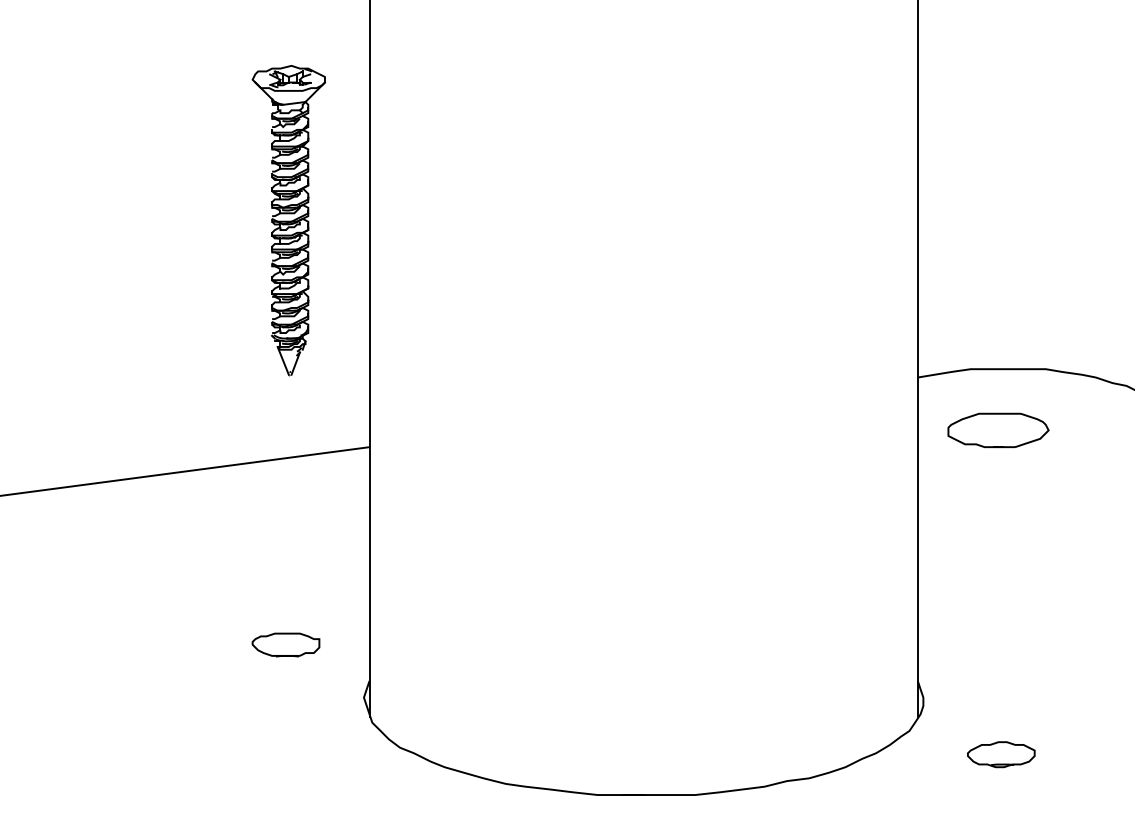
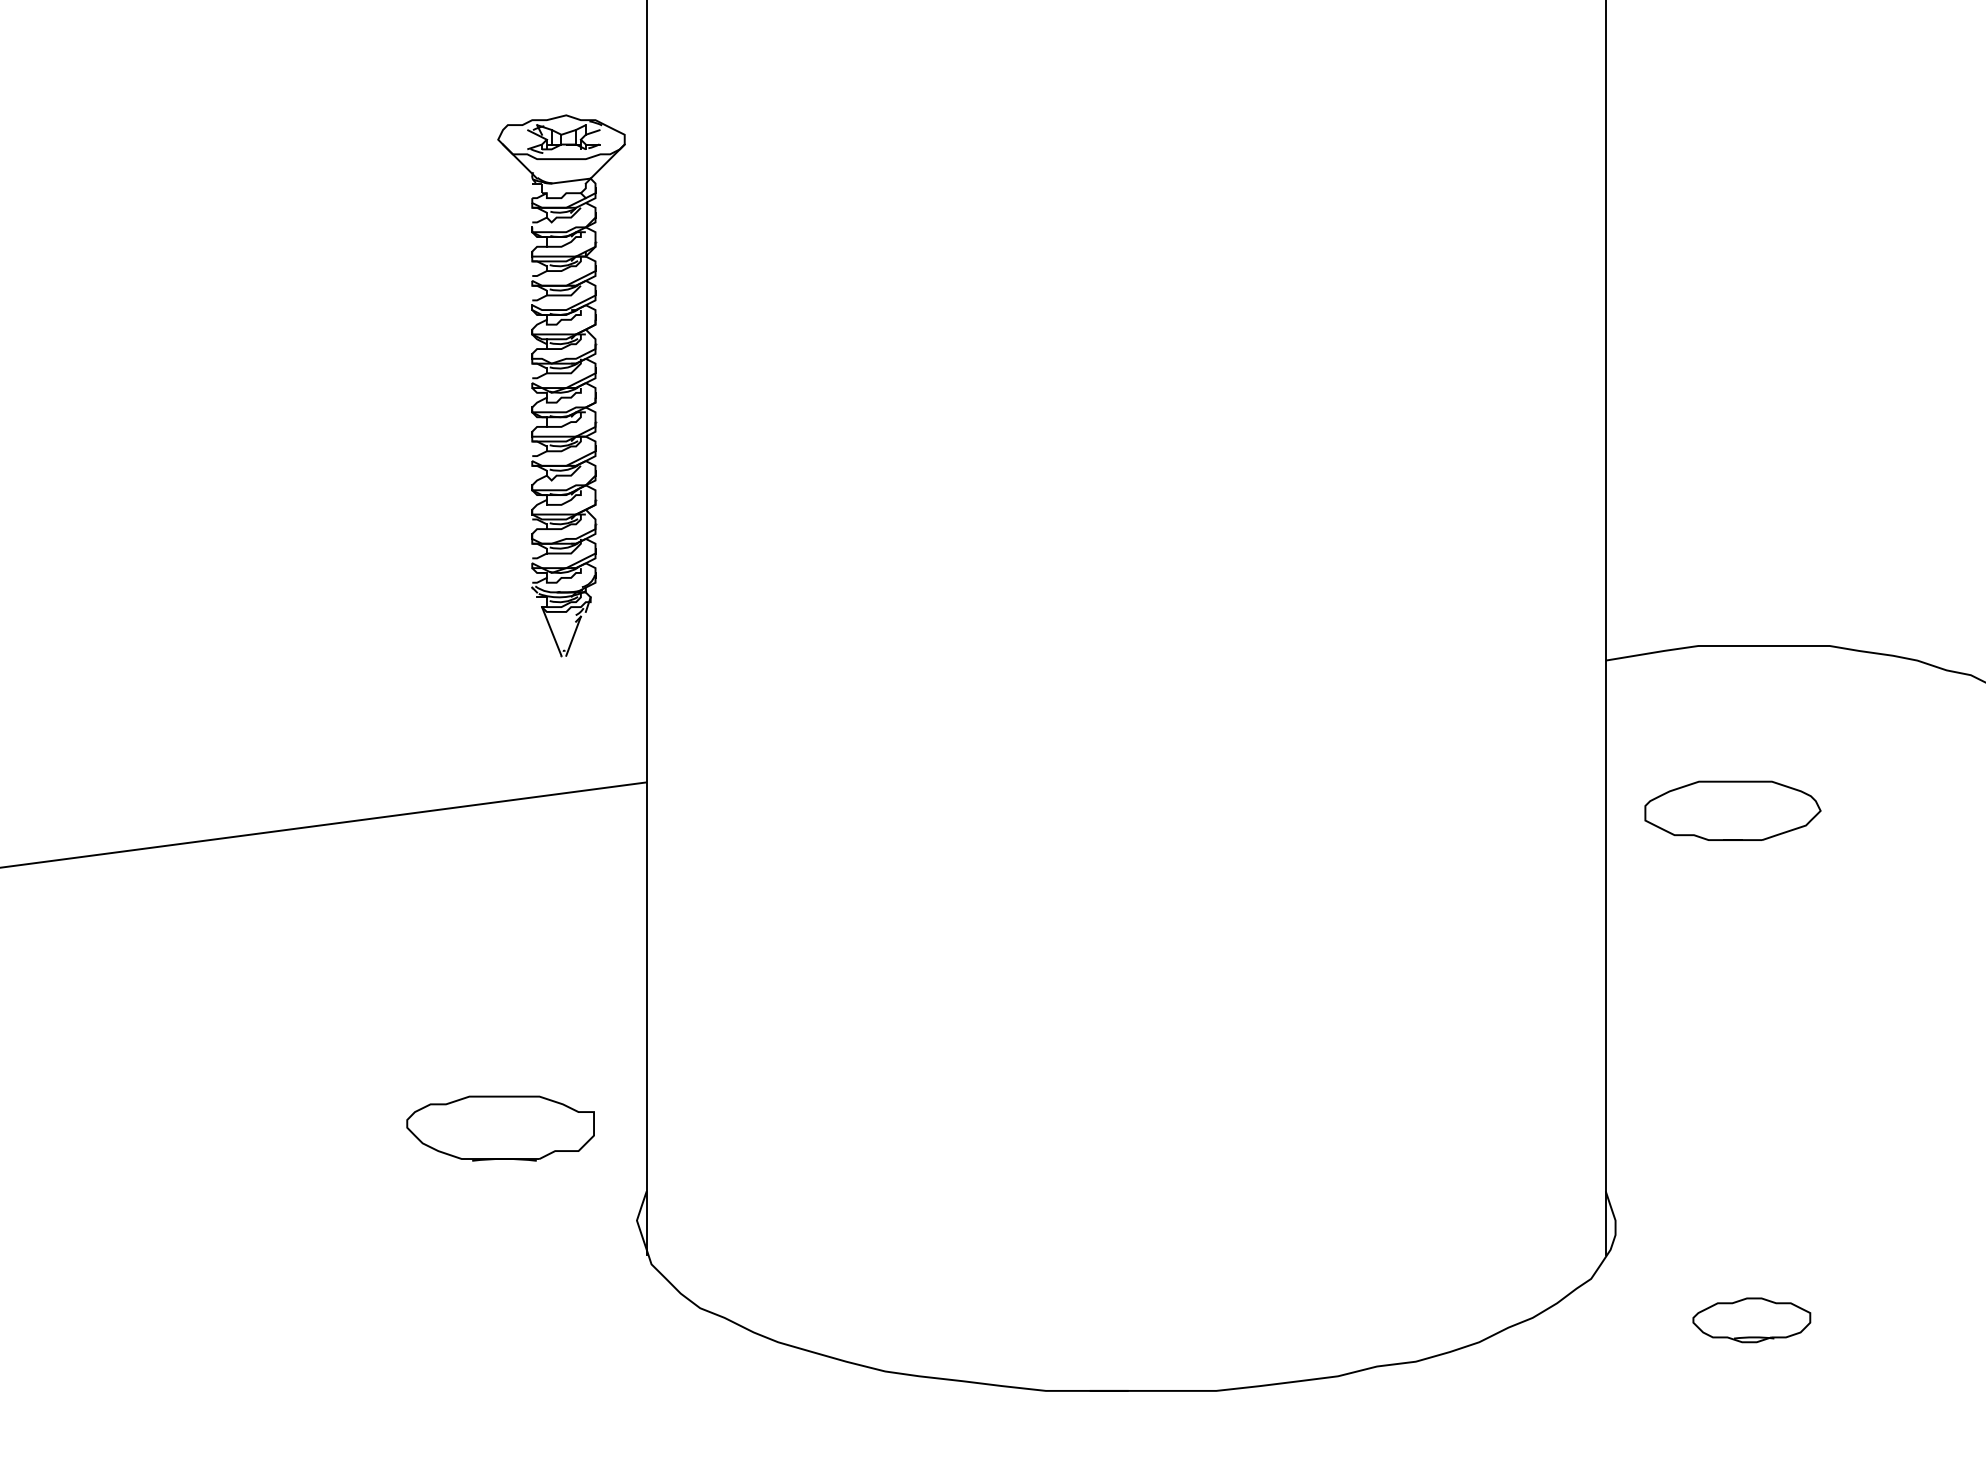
part: (288, 220) -> (560, 385), moved
part: (998, 430) -> (1732, 810), moved
part: (285, 644) -> (499, 1127), size x1.6

